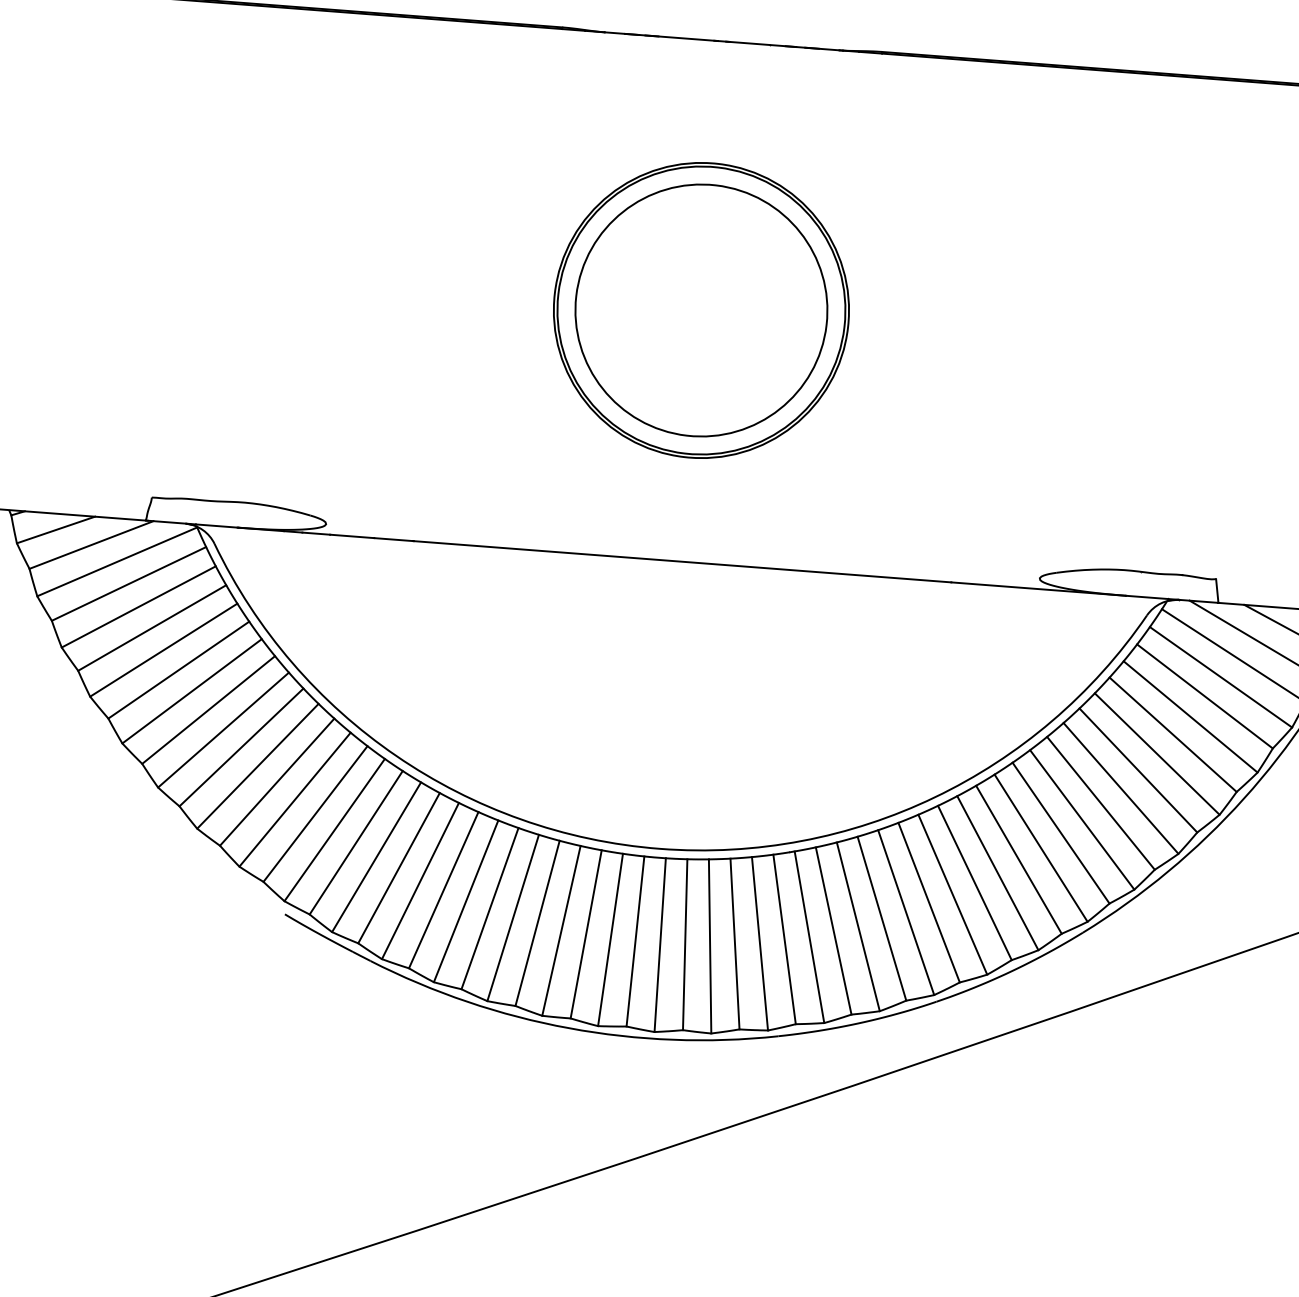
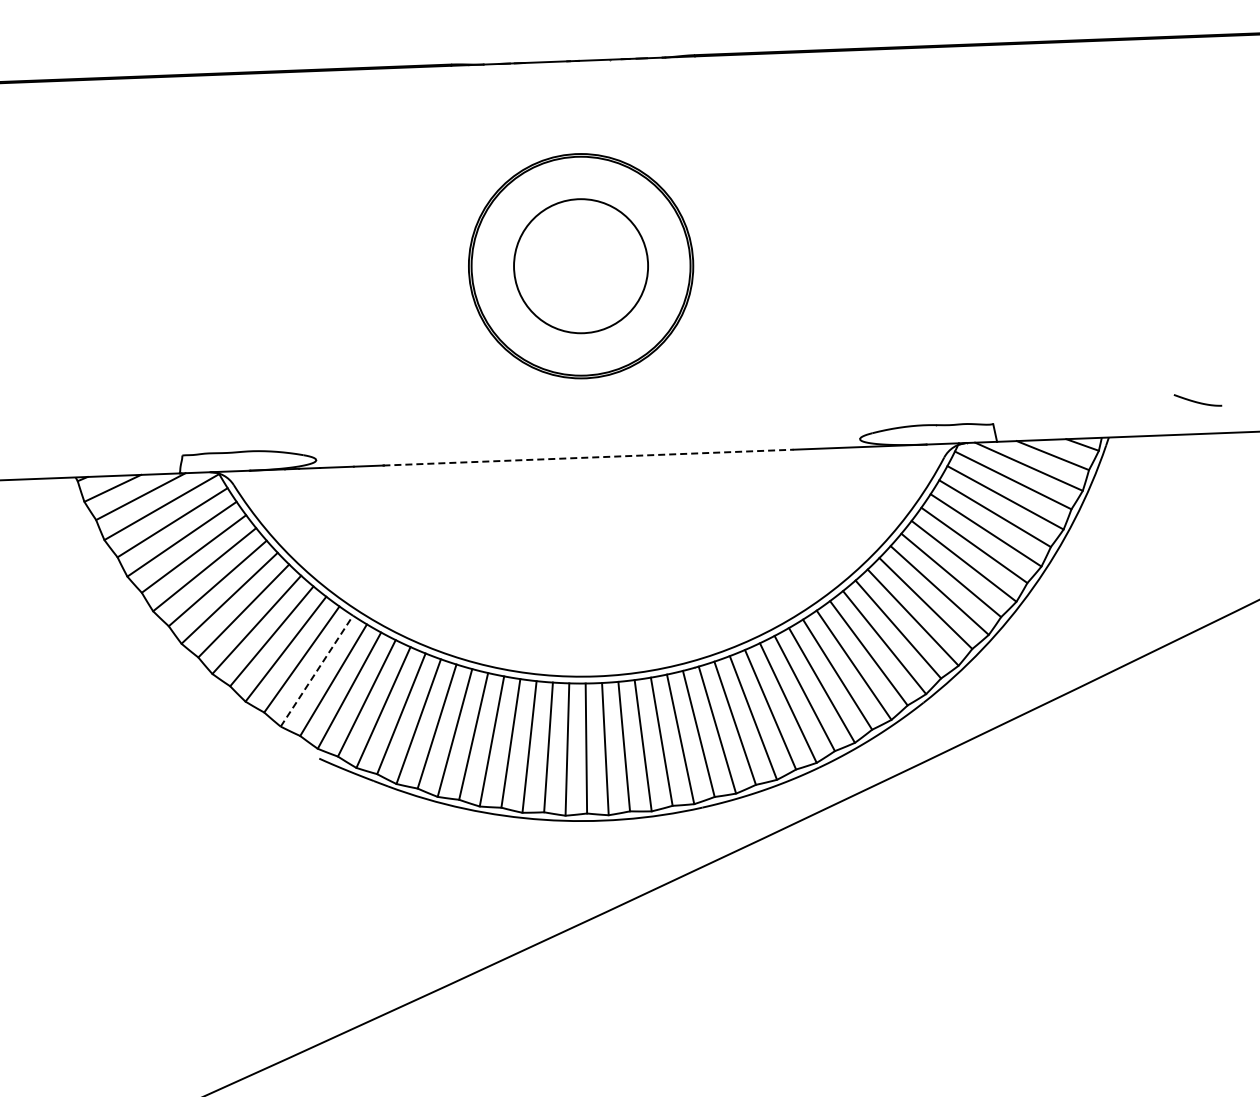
circle: (700, 310) -> (580, 266), size x0.7
line: (682, 561) -> (588, 457), solid -> dashed
line: (295, 798) -> (317, 670), solid -> dashed

